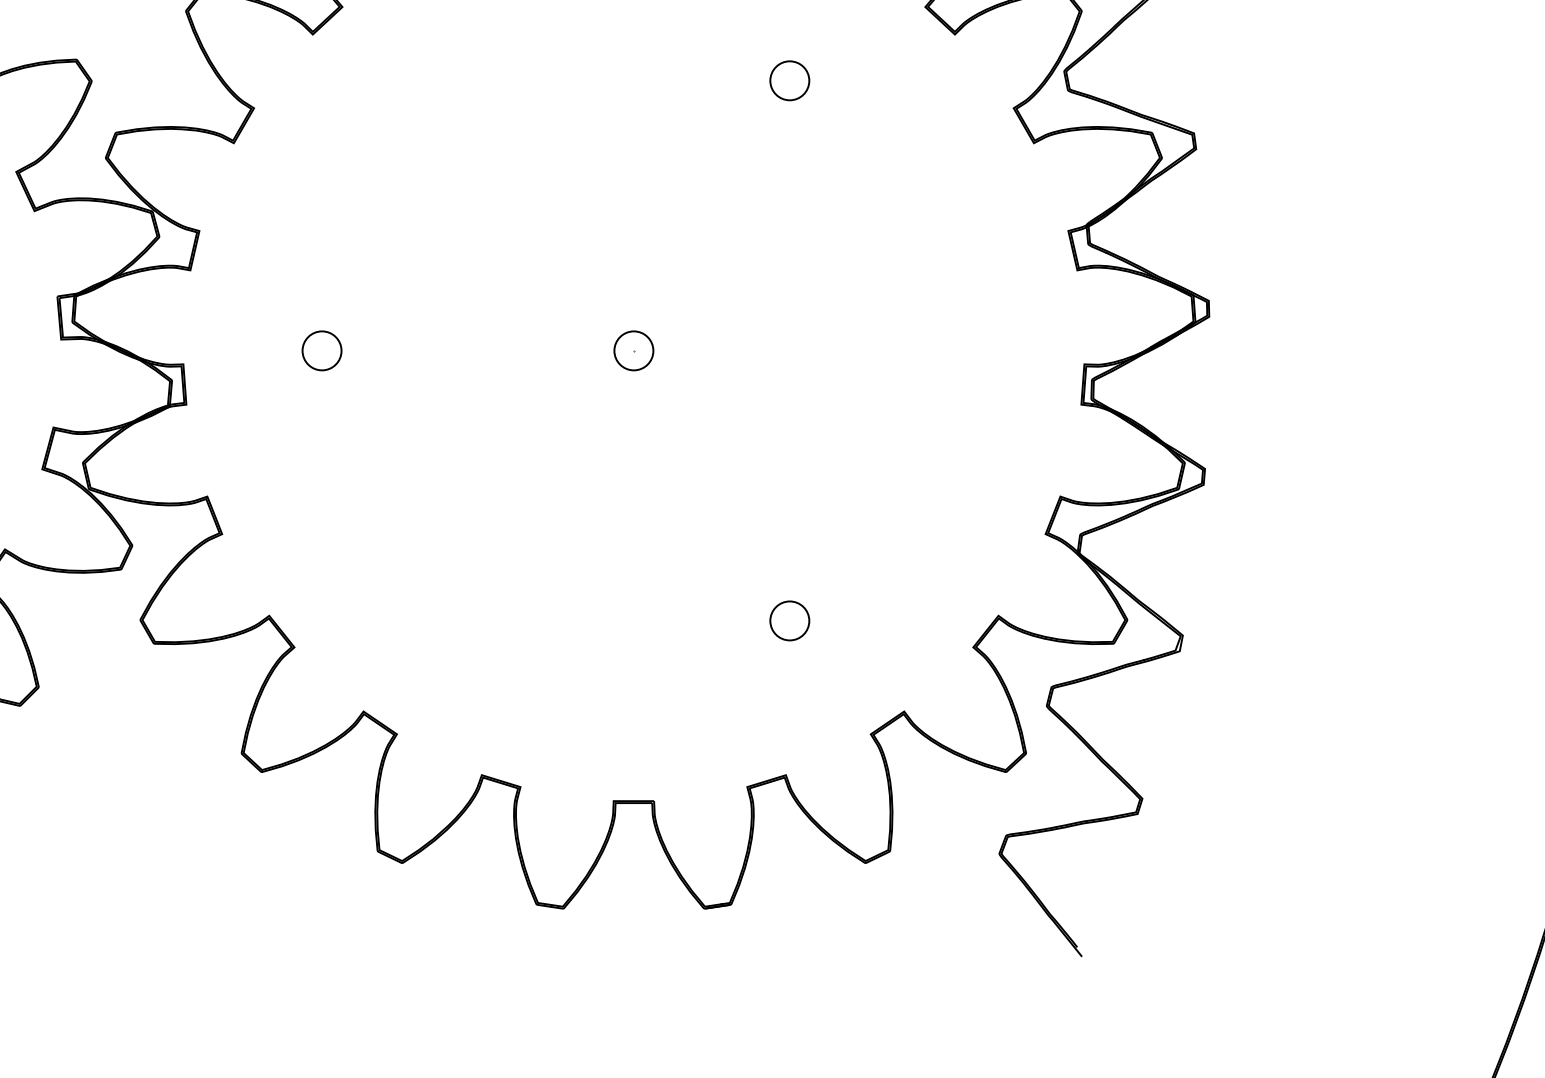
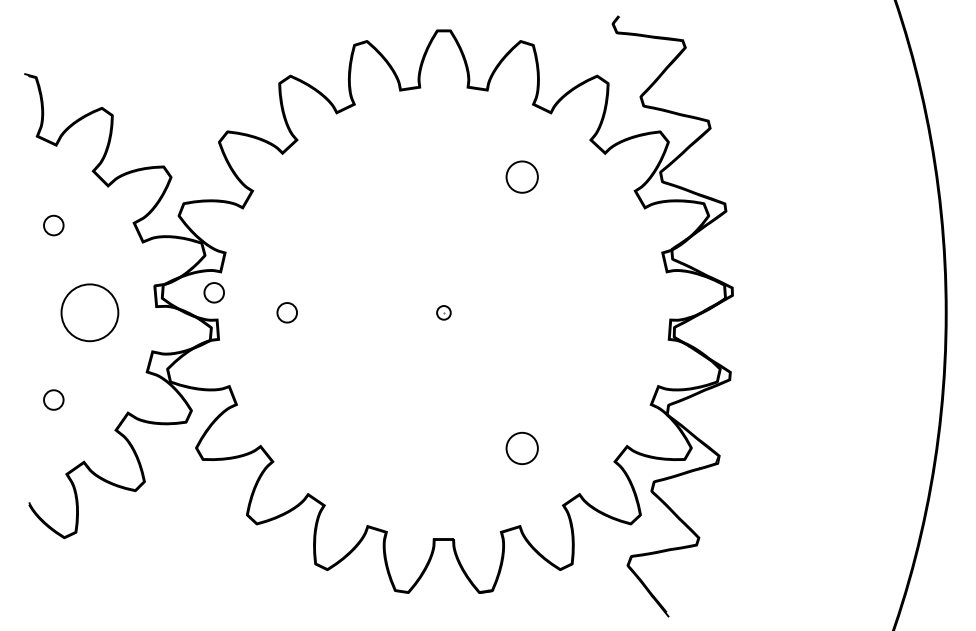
circle: (790, 79) -> (522, 176), size x1.6
circle: (175, 310) -> (213, 292), added
part: (633, 350) -> (443, 312), size x0.7
circle: (790, 620) -> (522, 448), size x1.6

